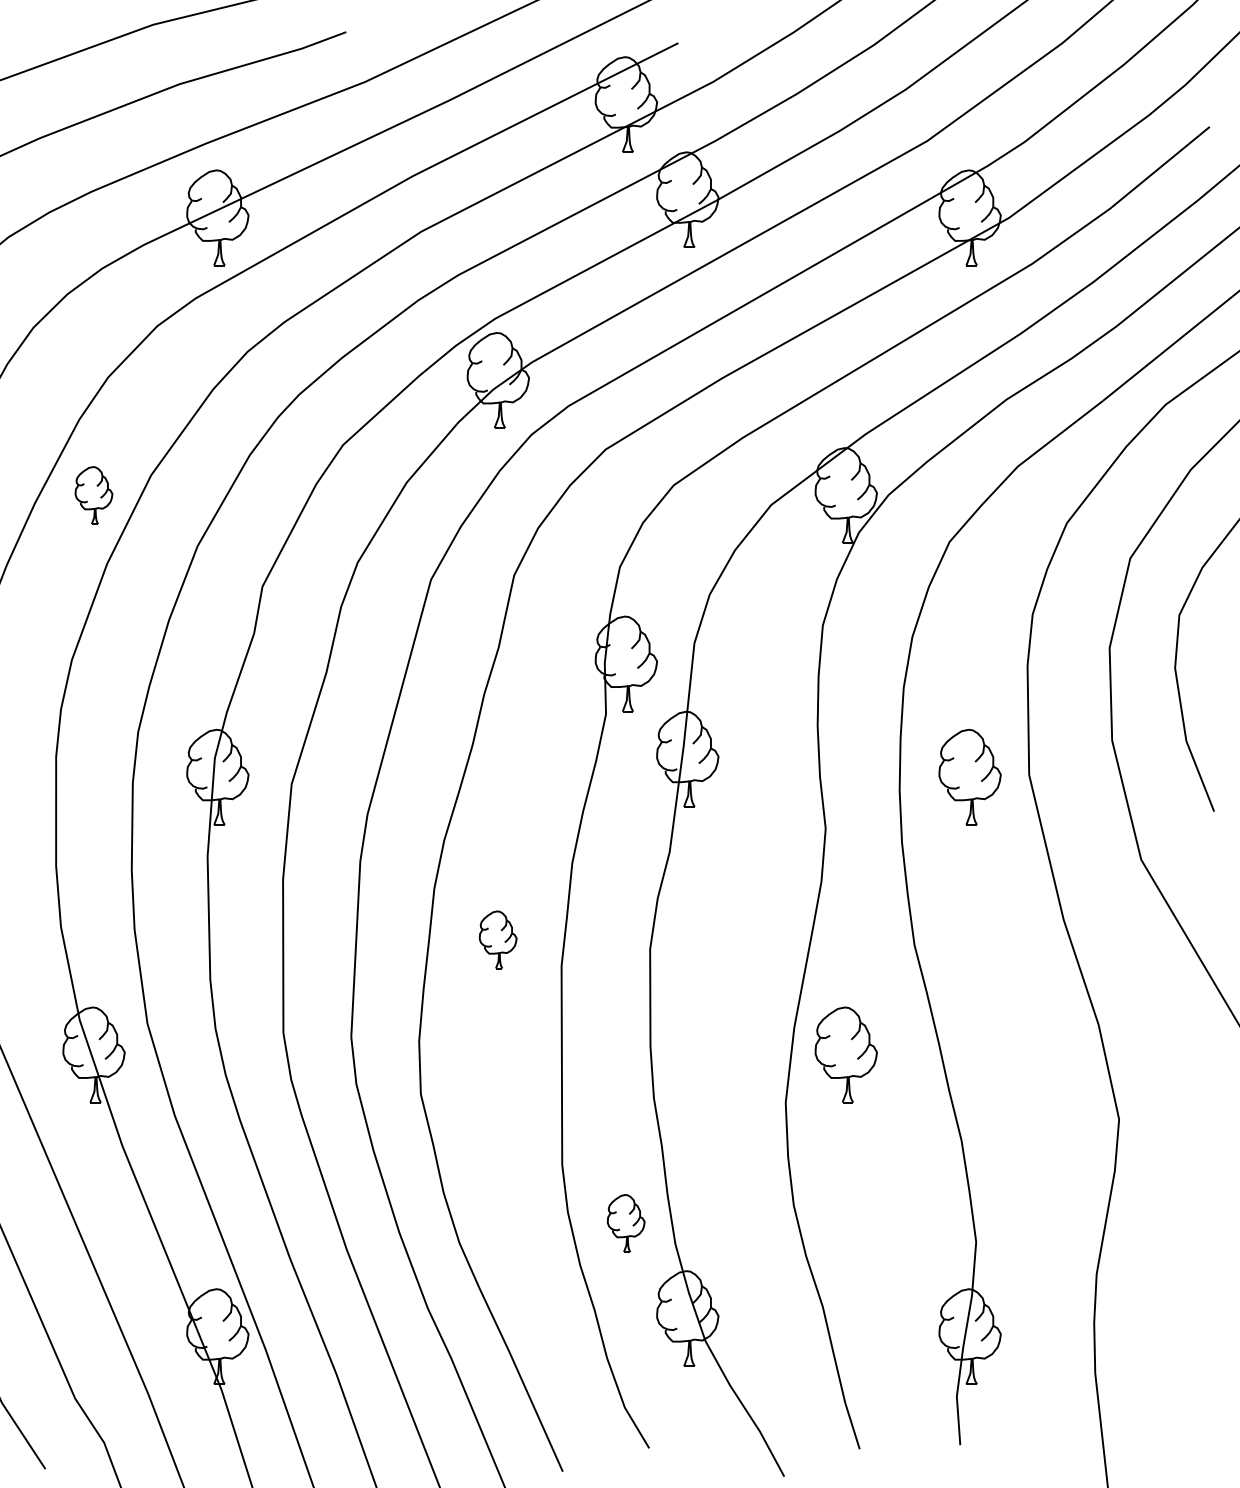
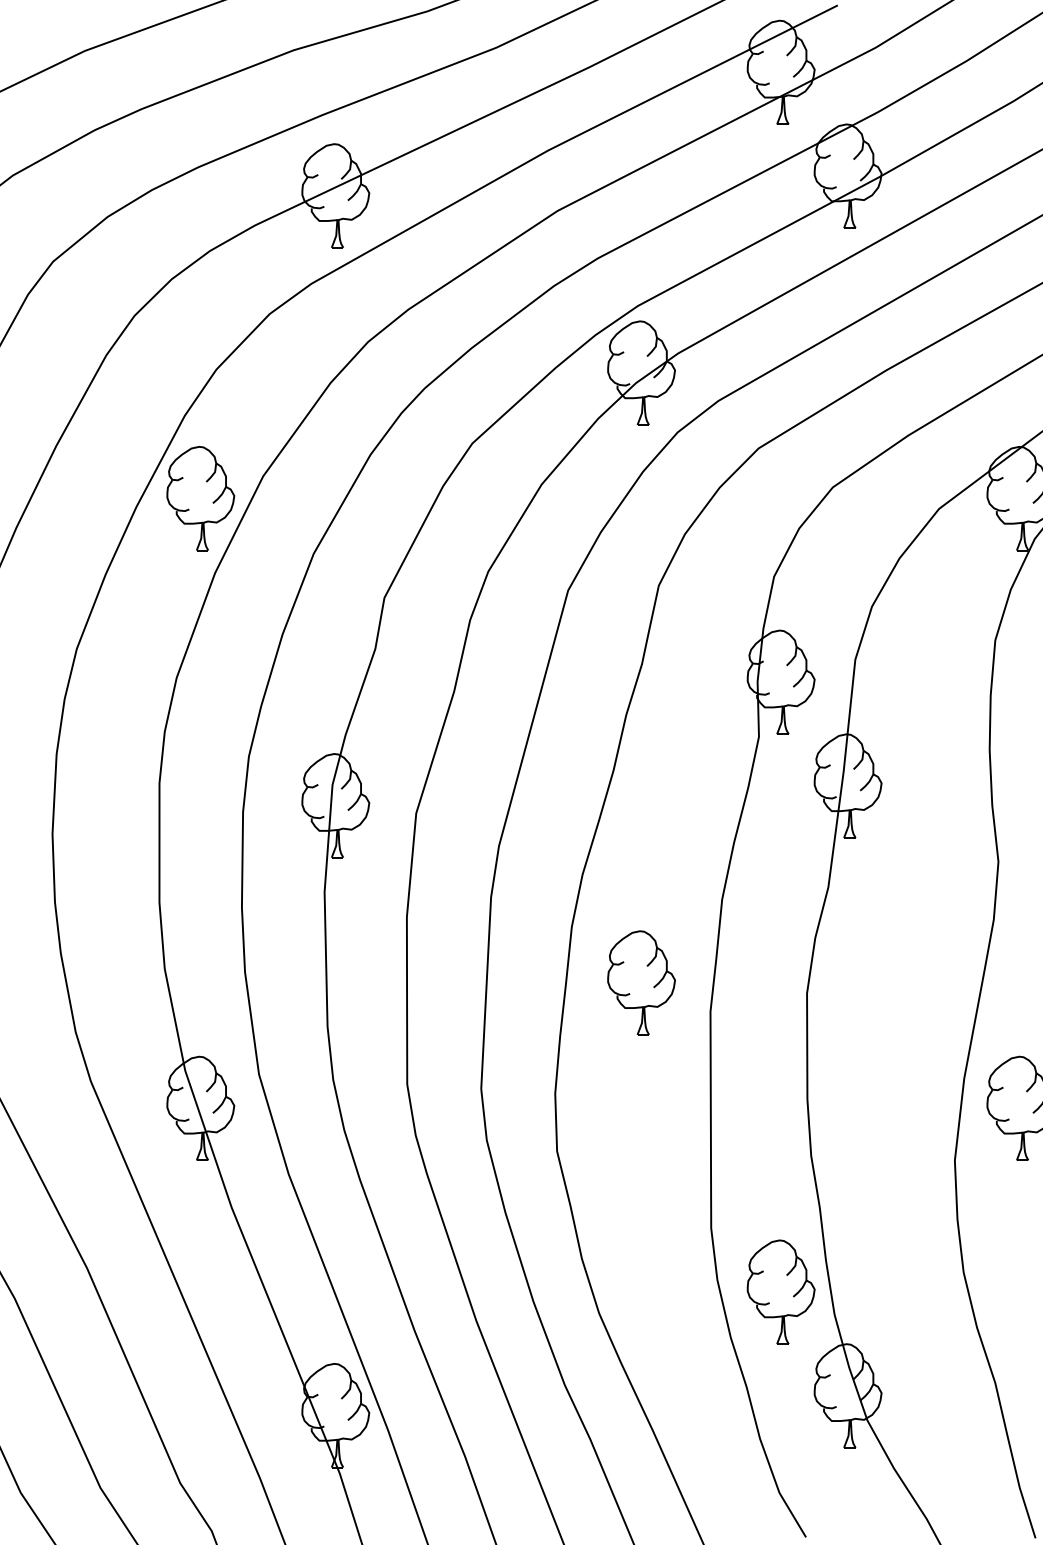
part: (93, 495) -> (200, 498), size x1.67
part: (497, 939) -> (640, 982), size x1.67
part: (625, 1223) -> (780, 1292), size x1.67

